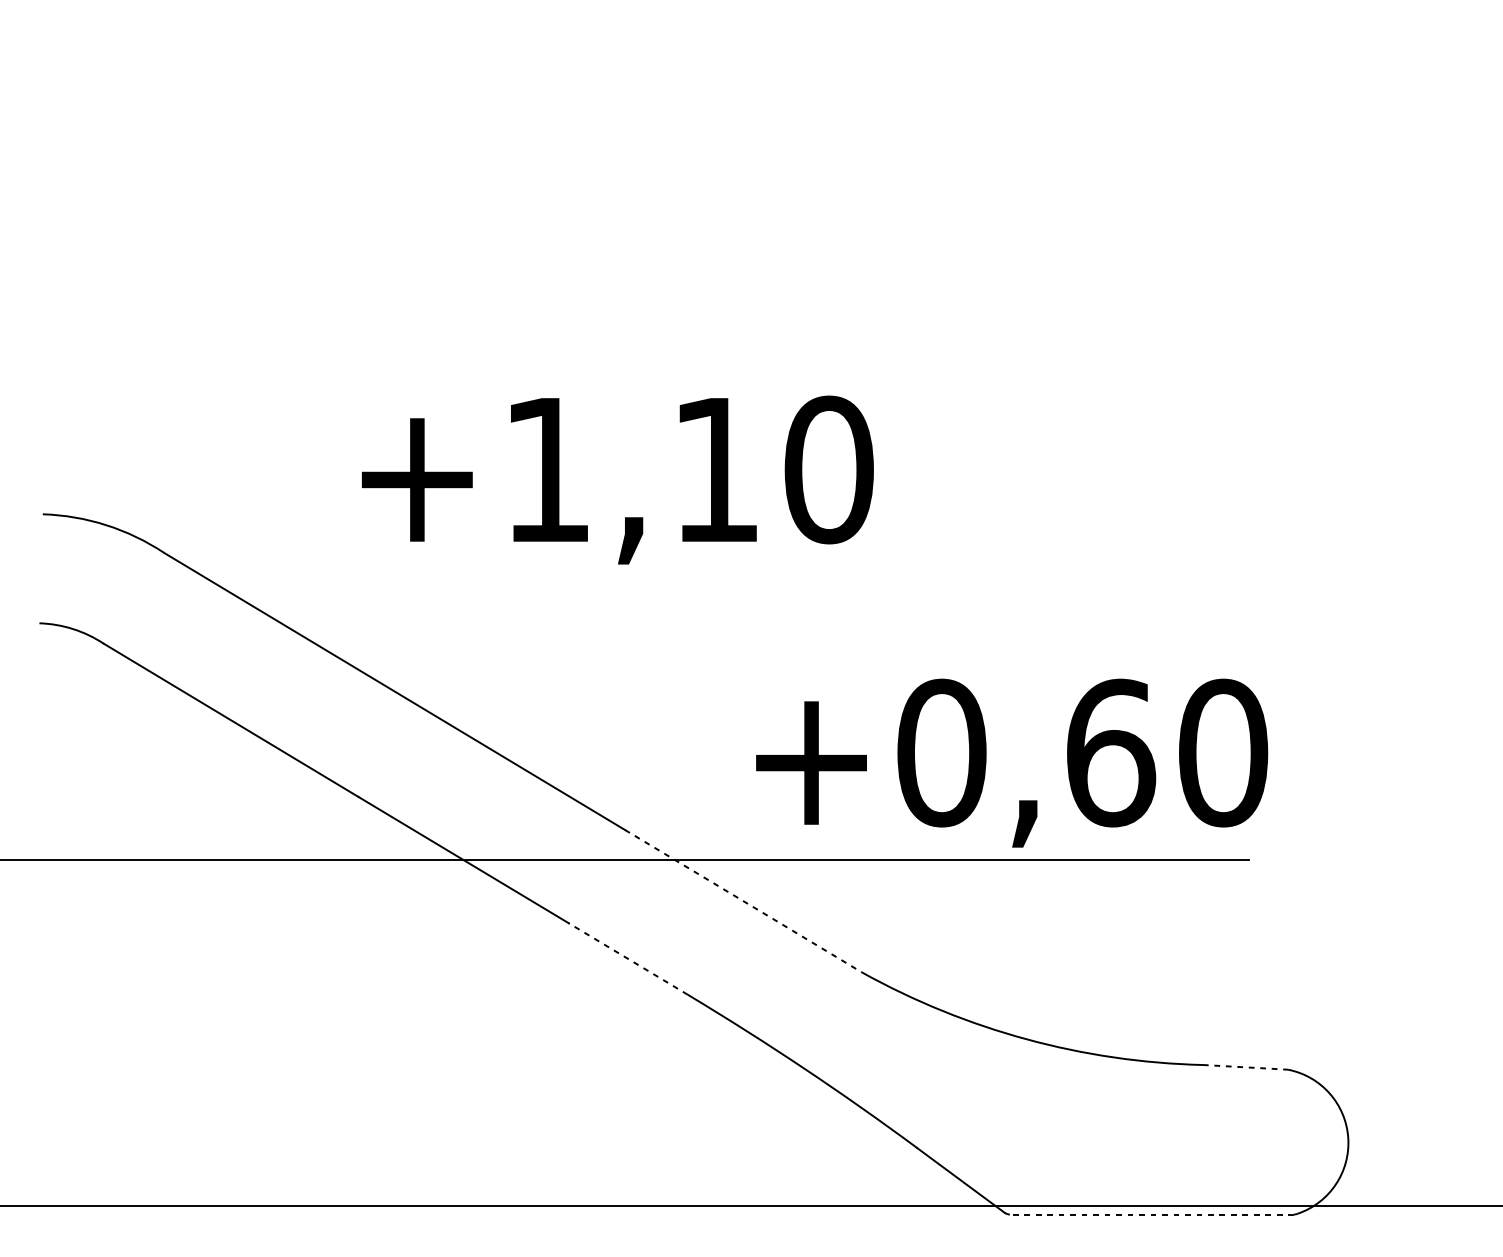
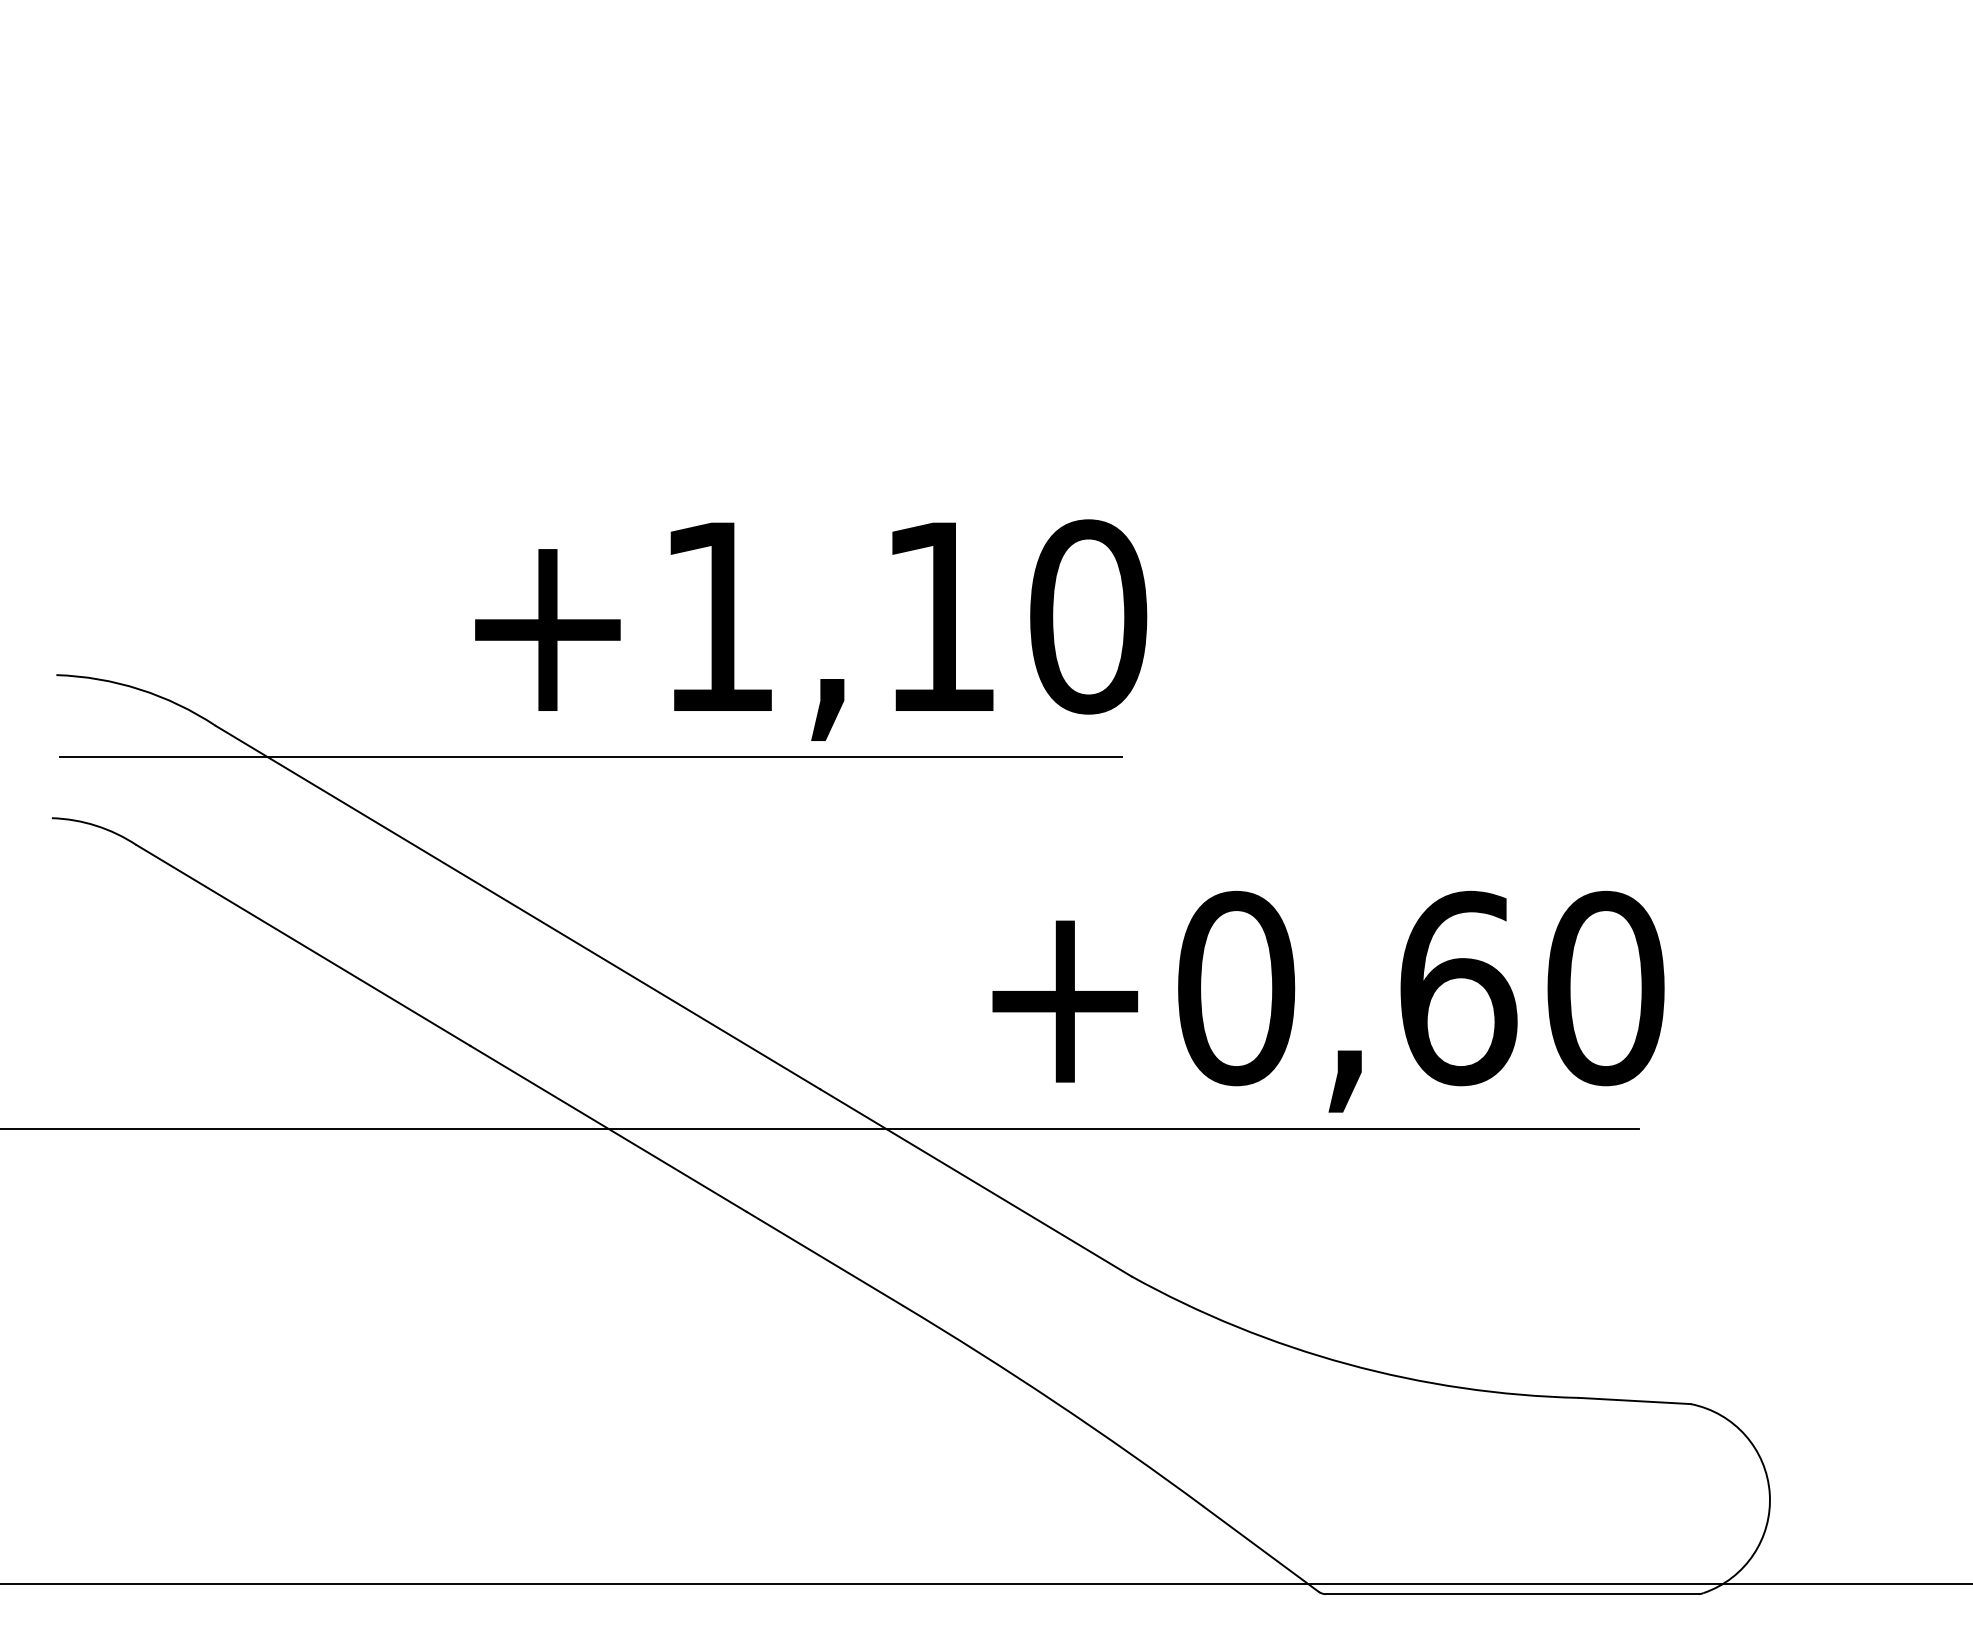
line: (449, 577) -> (590, 757), added
line: (743, 901) -> (976, 1183), dashed -> solid
line: (628, 958) -> (824, 1258), dashed -> solid
line: (1245, 1066) -> (1634, 1400), dashed -> solid
line: (1151, 1214) -> (1511, 1594), dashed -> solid

